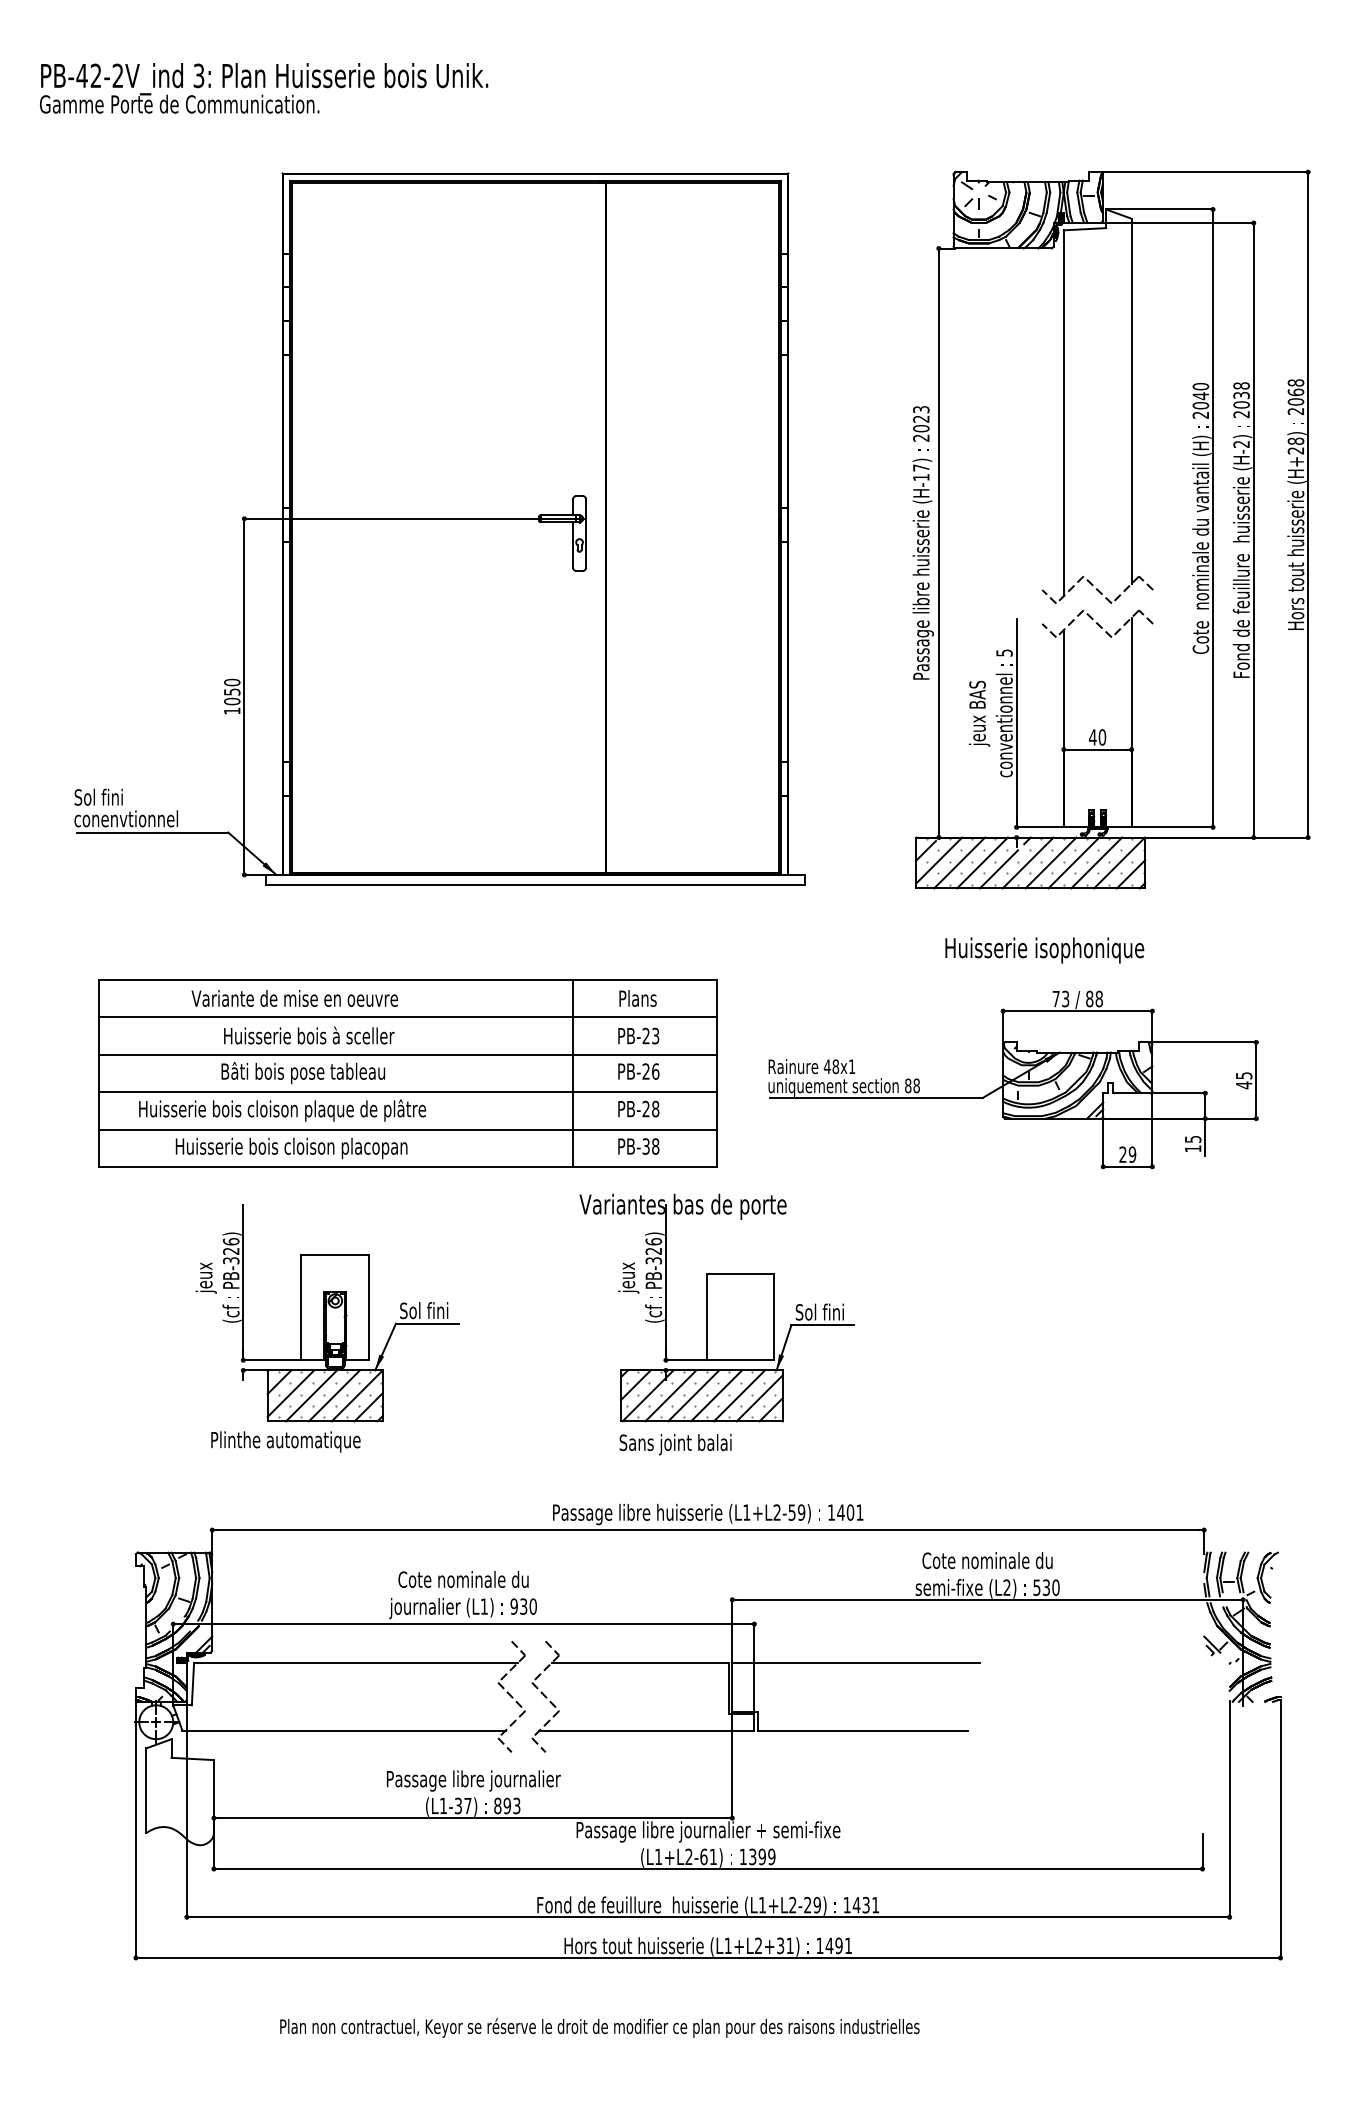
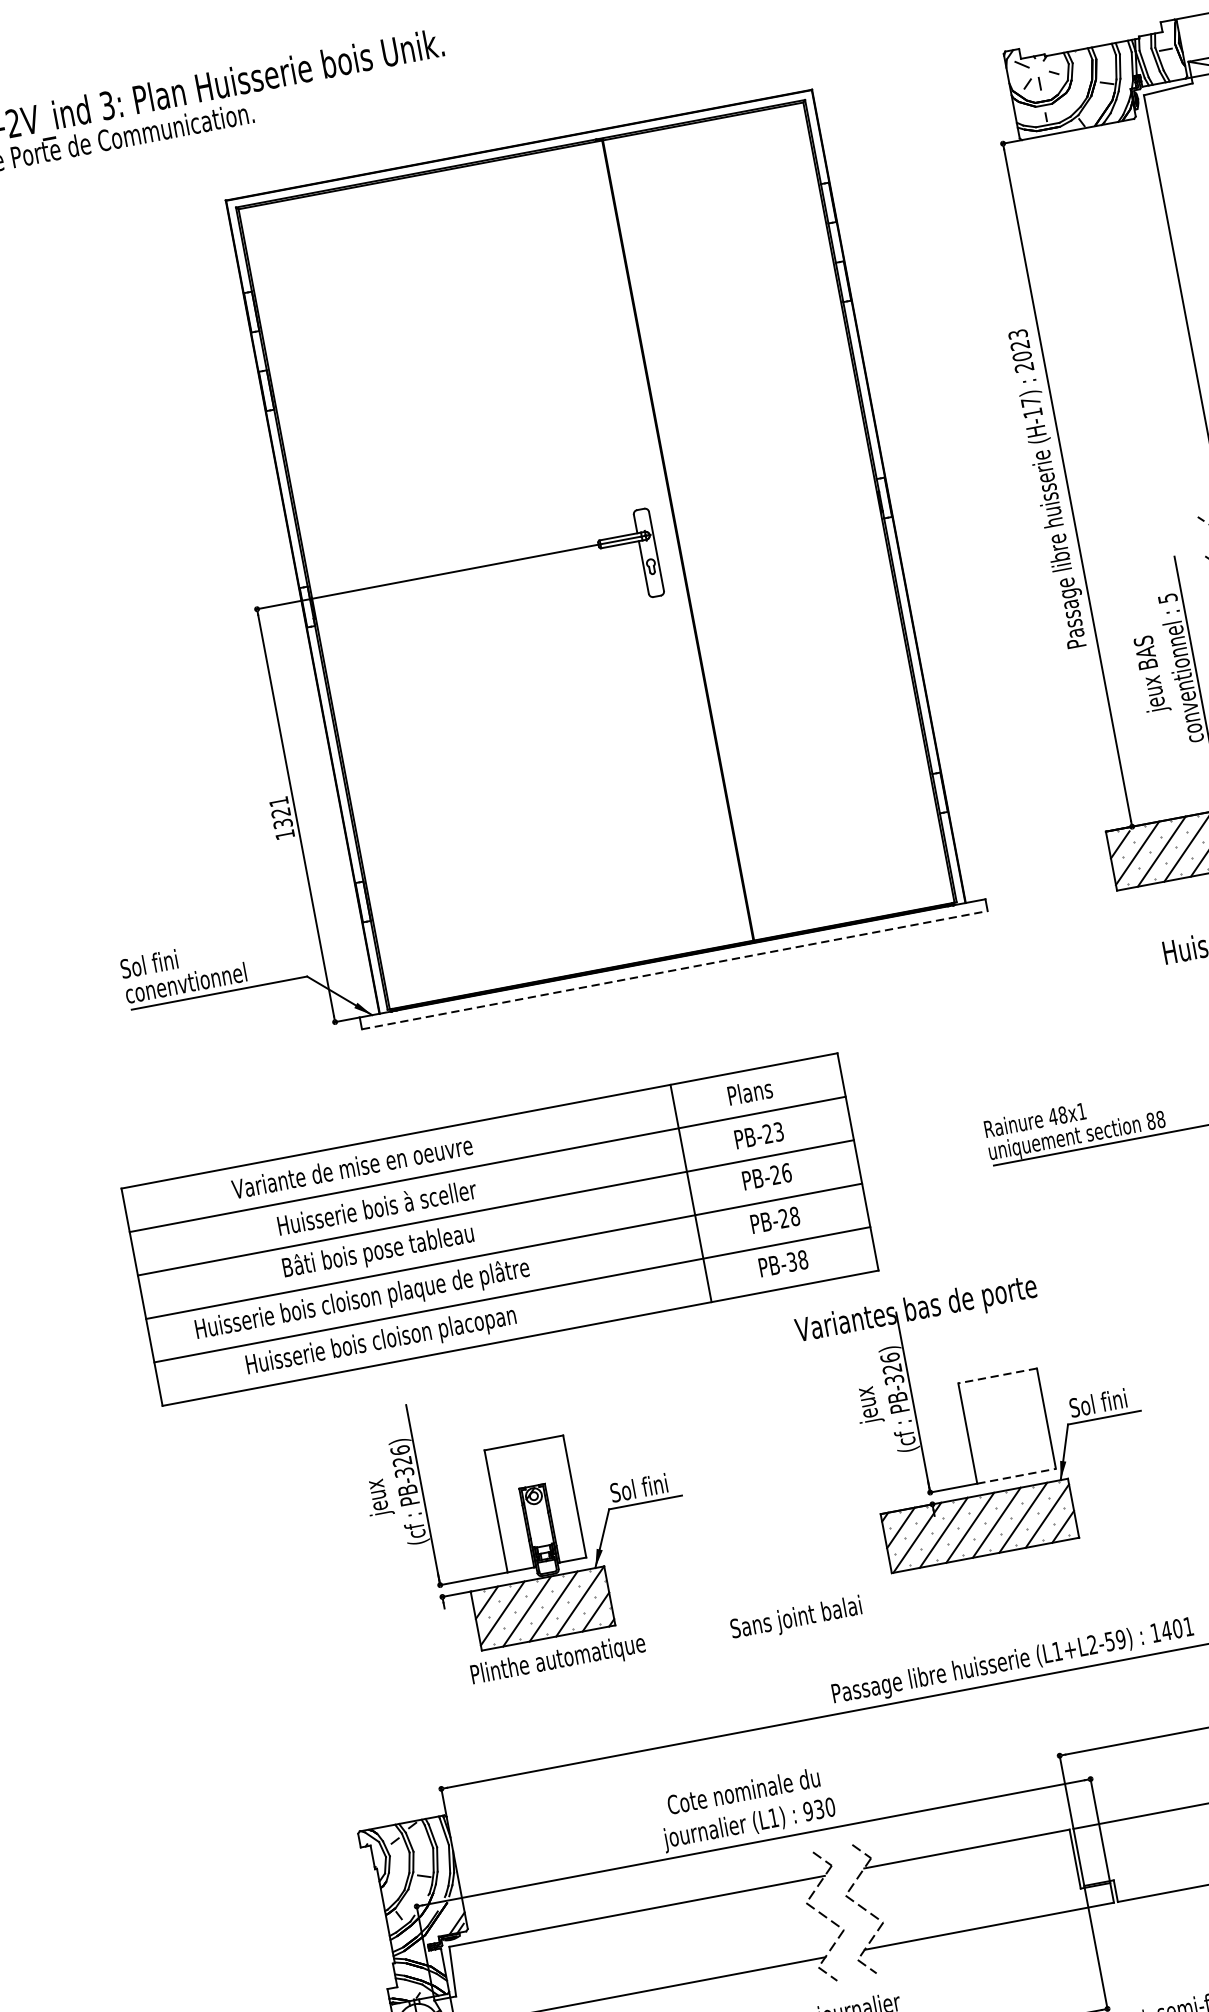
text: (232, 691) -> (281, 812), 1050 -> 1321
line: (535, 885) -> (674, 970), solid -> dashed
part: (407, 1073) -> (499, 1229), moved
line: (740, 1273) -> (997, 1375), solid -> dashed
line: (740, 1360) -> (1016, 1476), solid -> dashed
text: (285, 1441) -> (557, 1660), moved
text: (675, 1444) -> (796, 1619), moved

